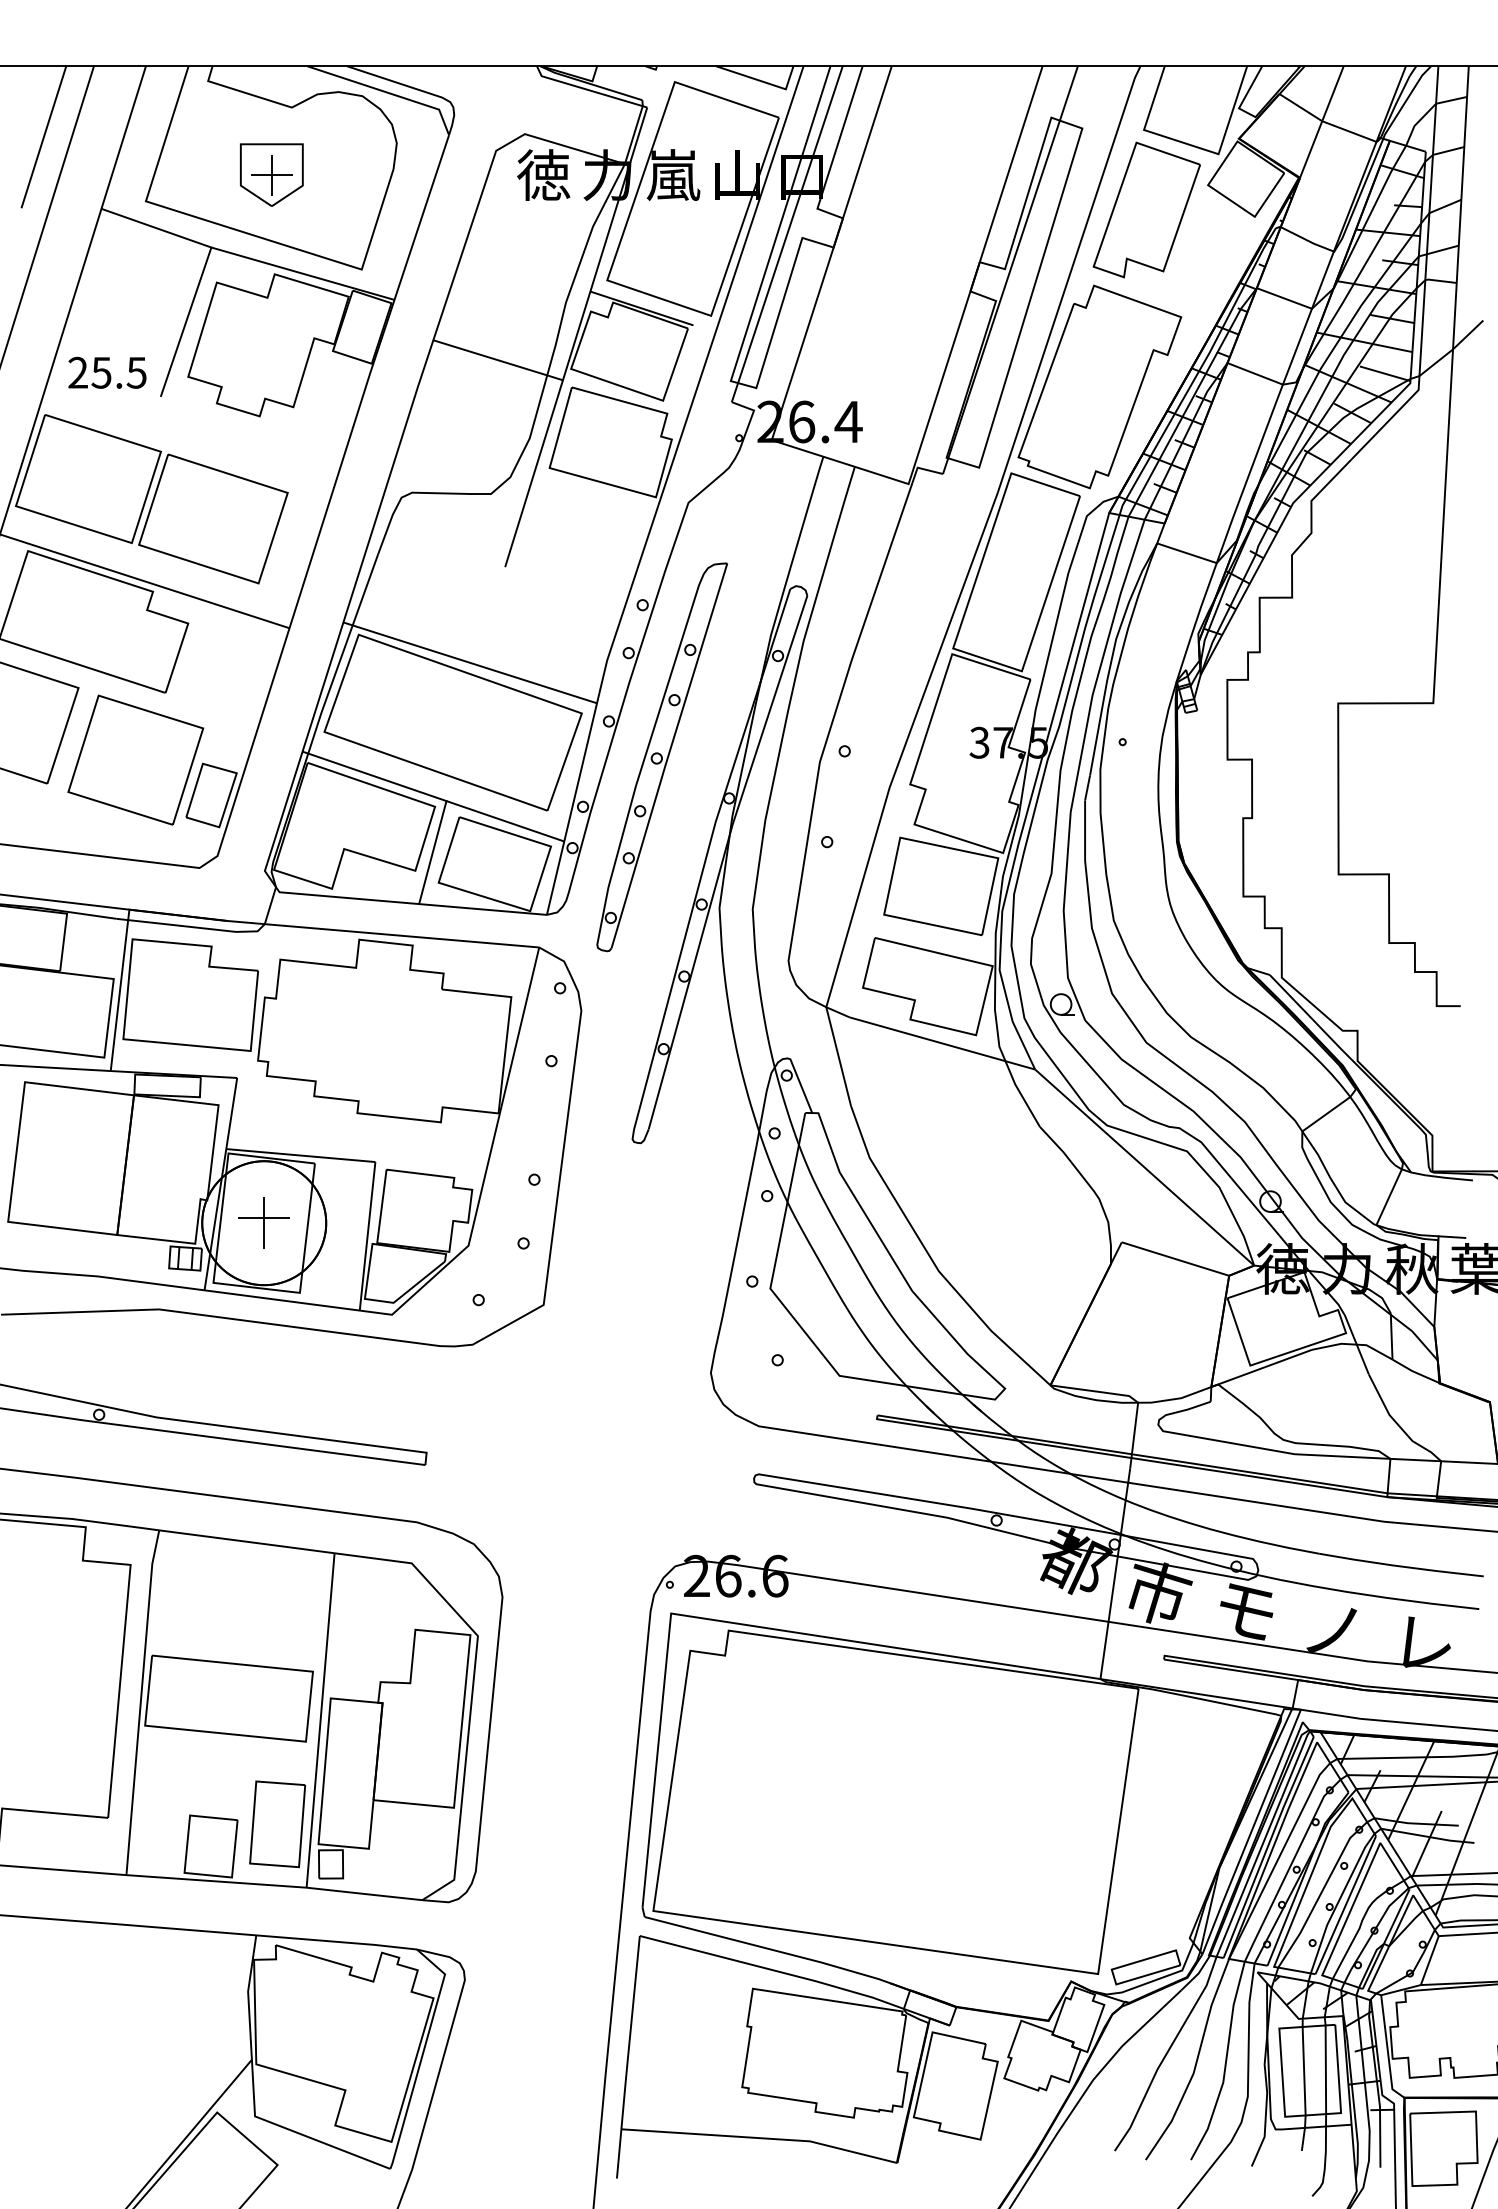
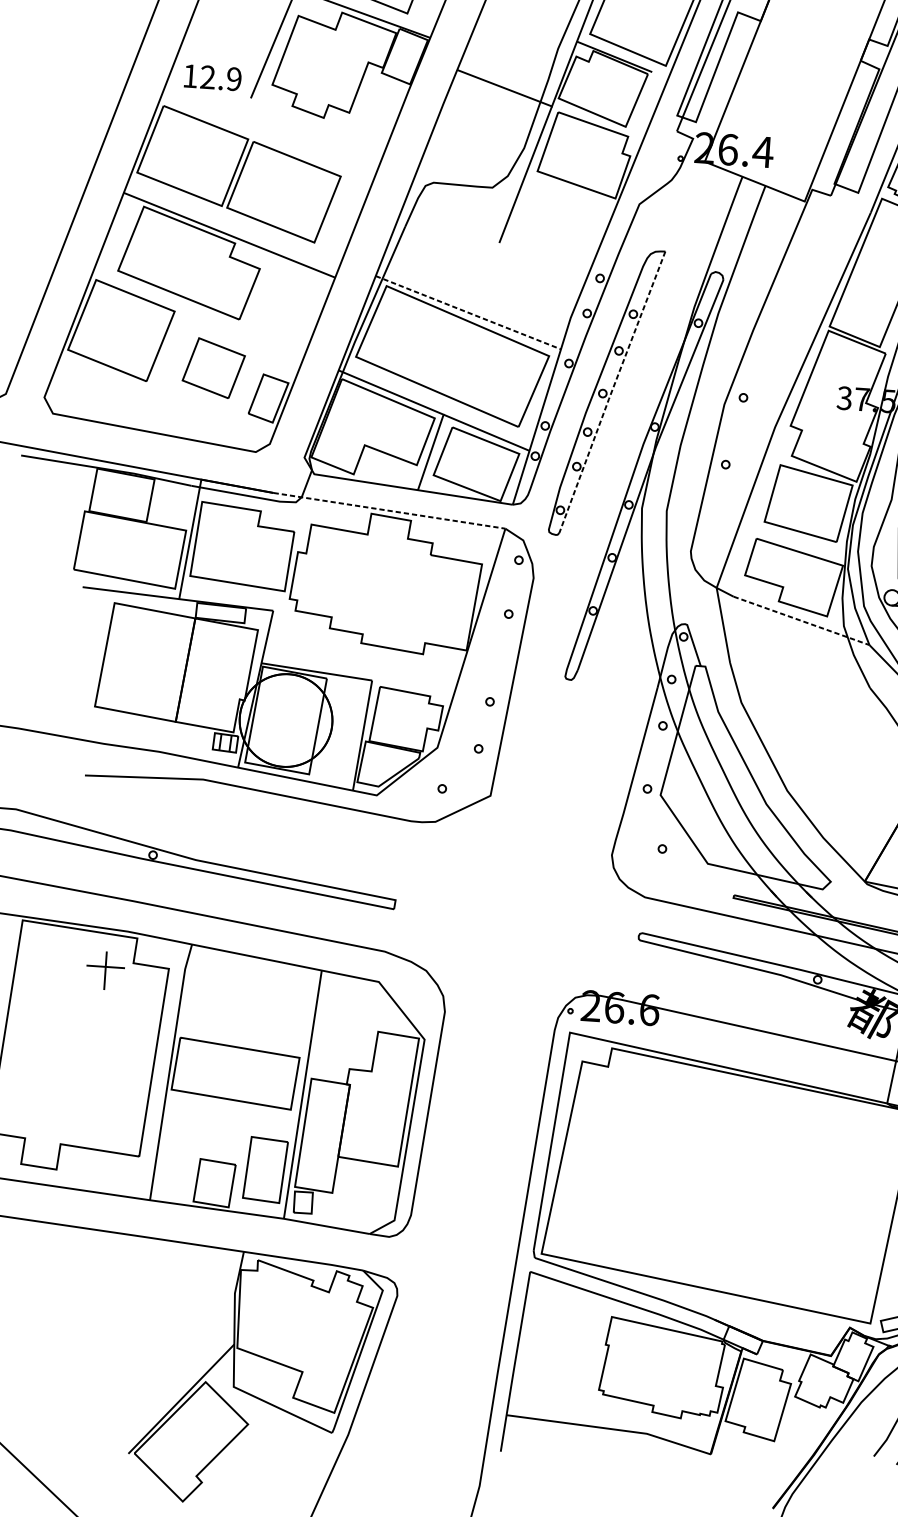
text: (107, 372) -> (212, 77), 25.5 -> 12.9
line: (470, 663) -> (468, 313), solid -> dashed
line: (668, 755) -> (611, 391), solid -> dashed
part: (135, 759) -> (213, 367), size x0.6
line: (383, 934) -> (389, 511), solid -> dashed
line: (943, 1043) -> (802, 620), solid -> dashed
part: (263, 1222) -> (105, 970), moved

